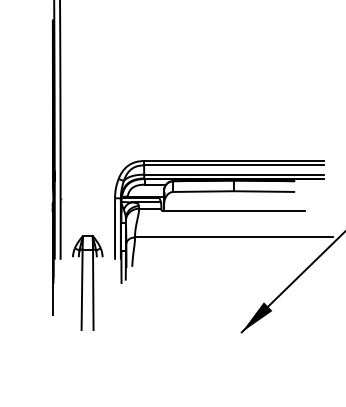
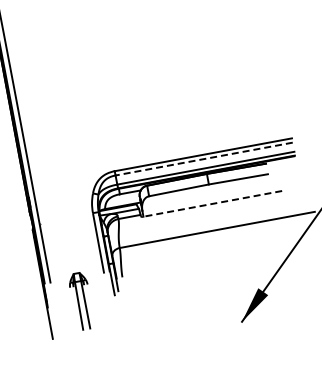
line: (233, 165) -> (203, 159), solid -> dashed
line: (234, 211) -> (212, 204), solid -> dashed
part: (87, 282) -> (81, 300), size x0.6

